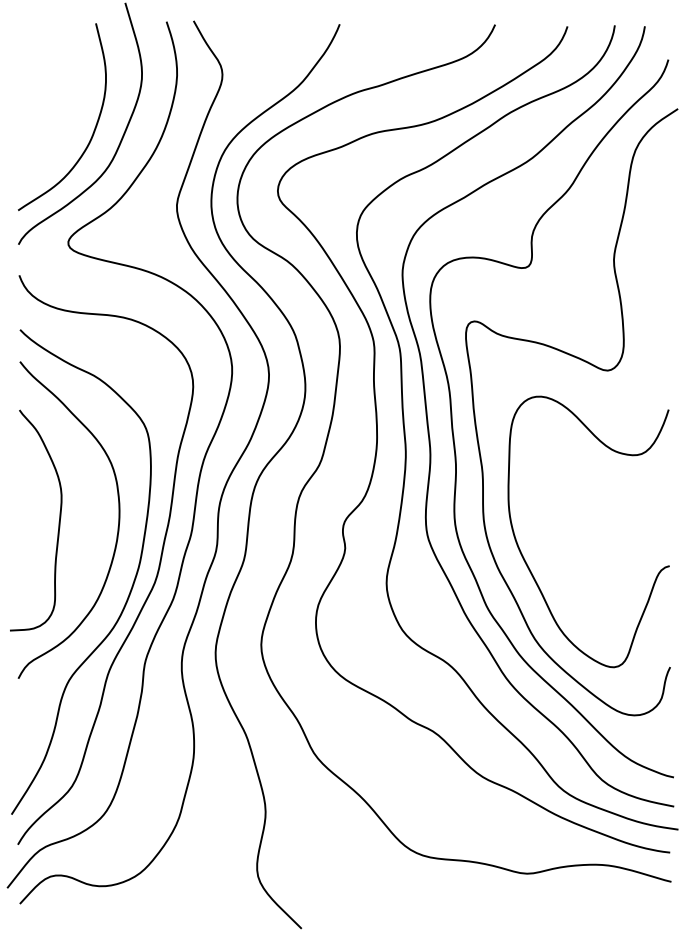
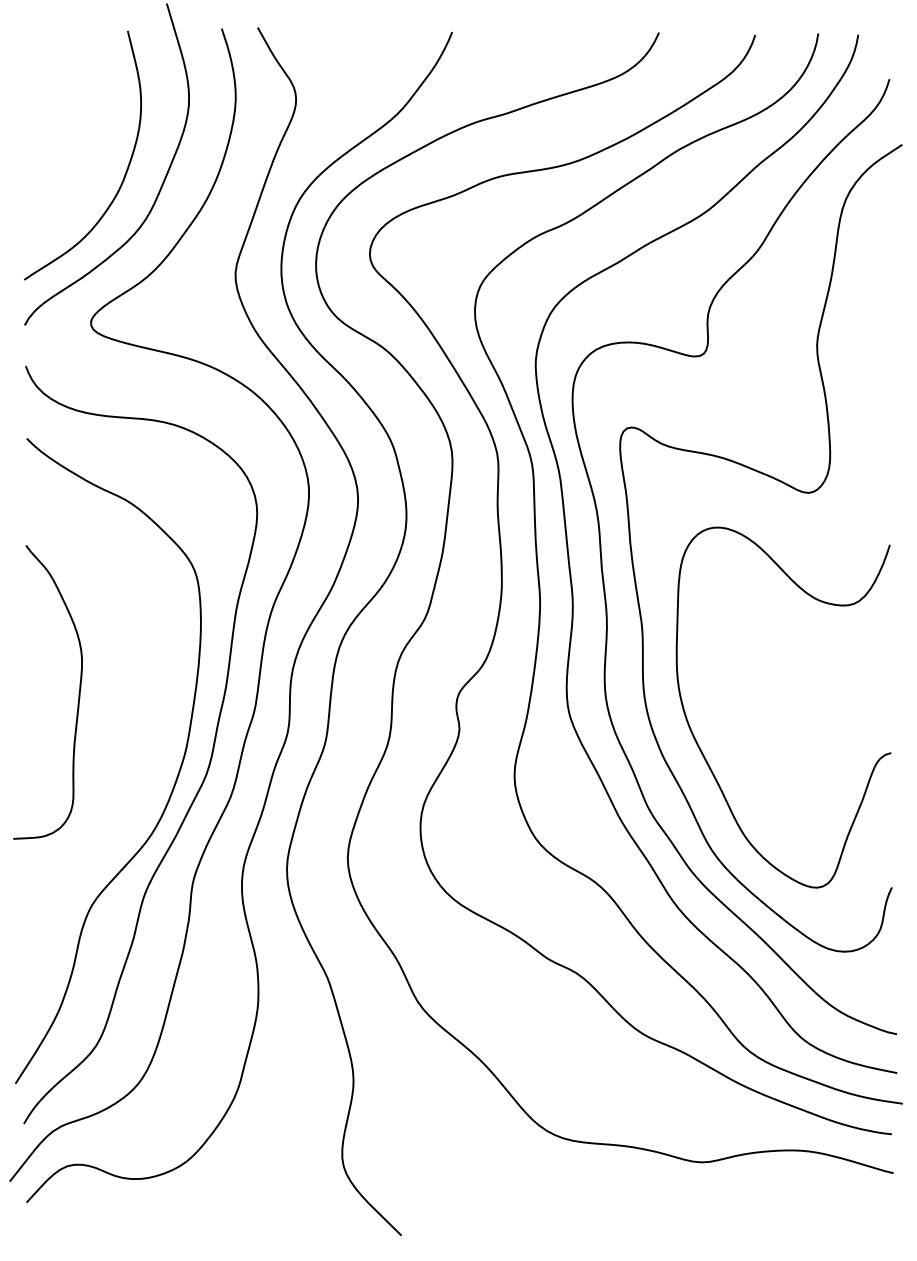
curve: (118, 520) -> (157, 692), removed

